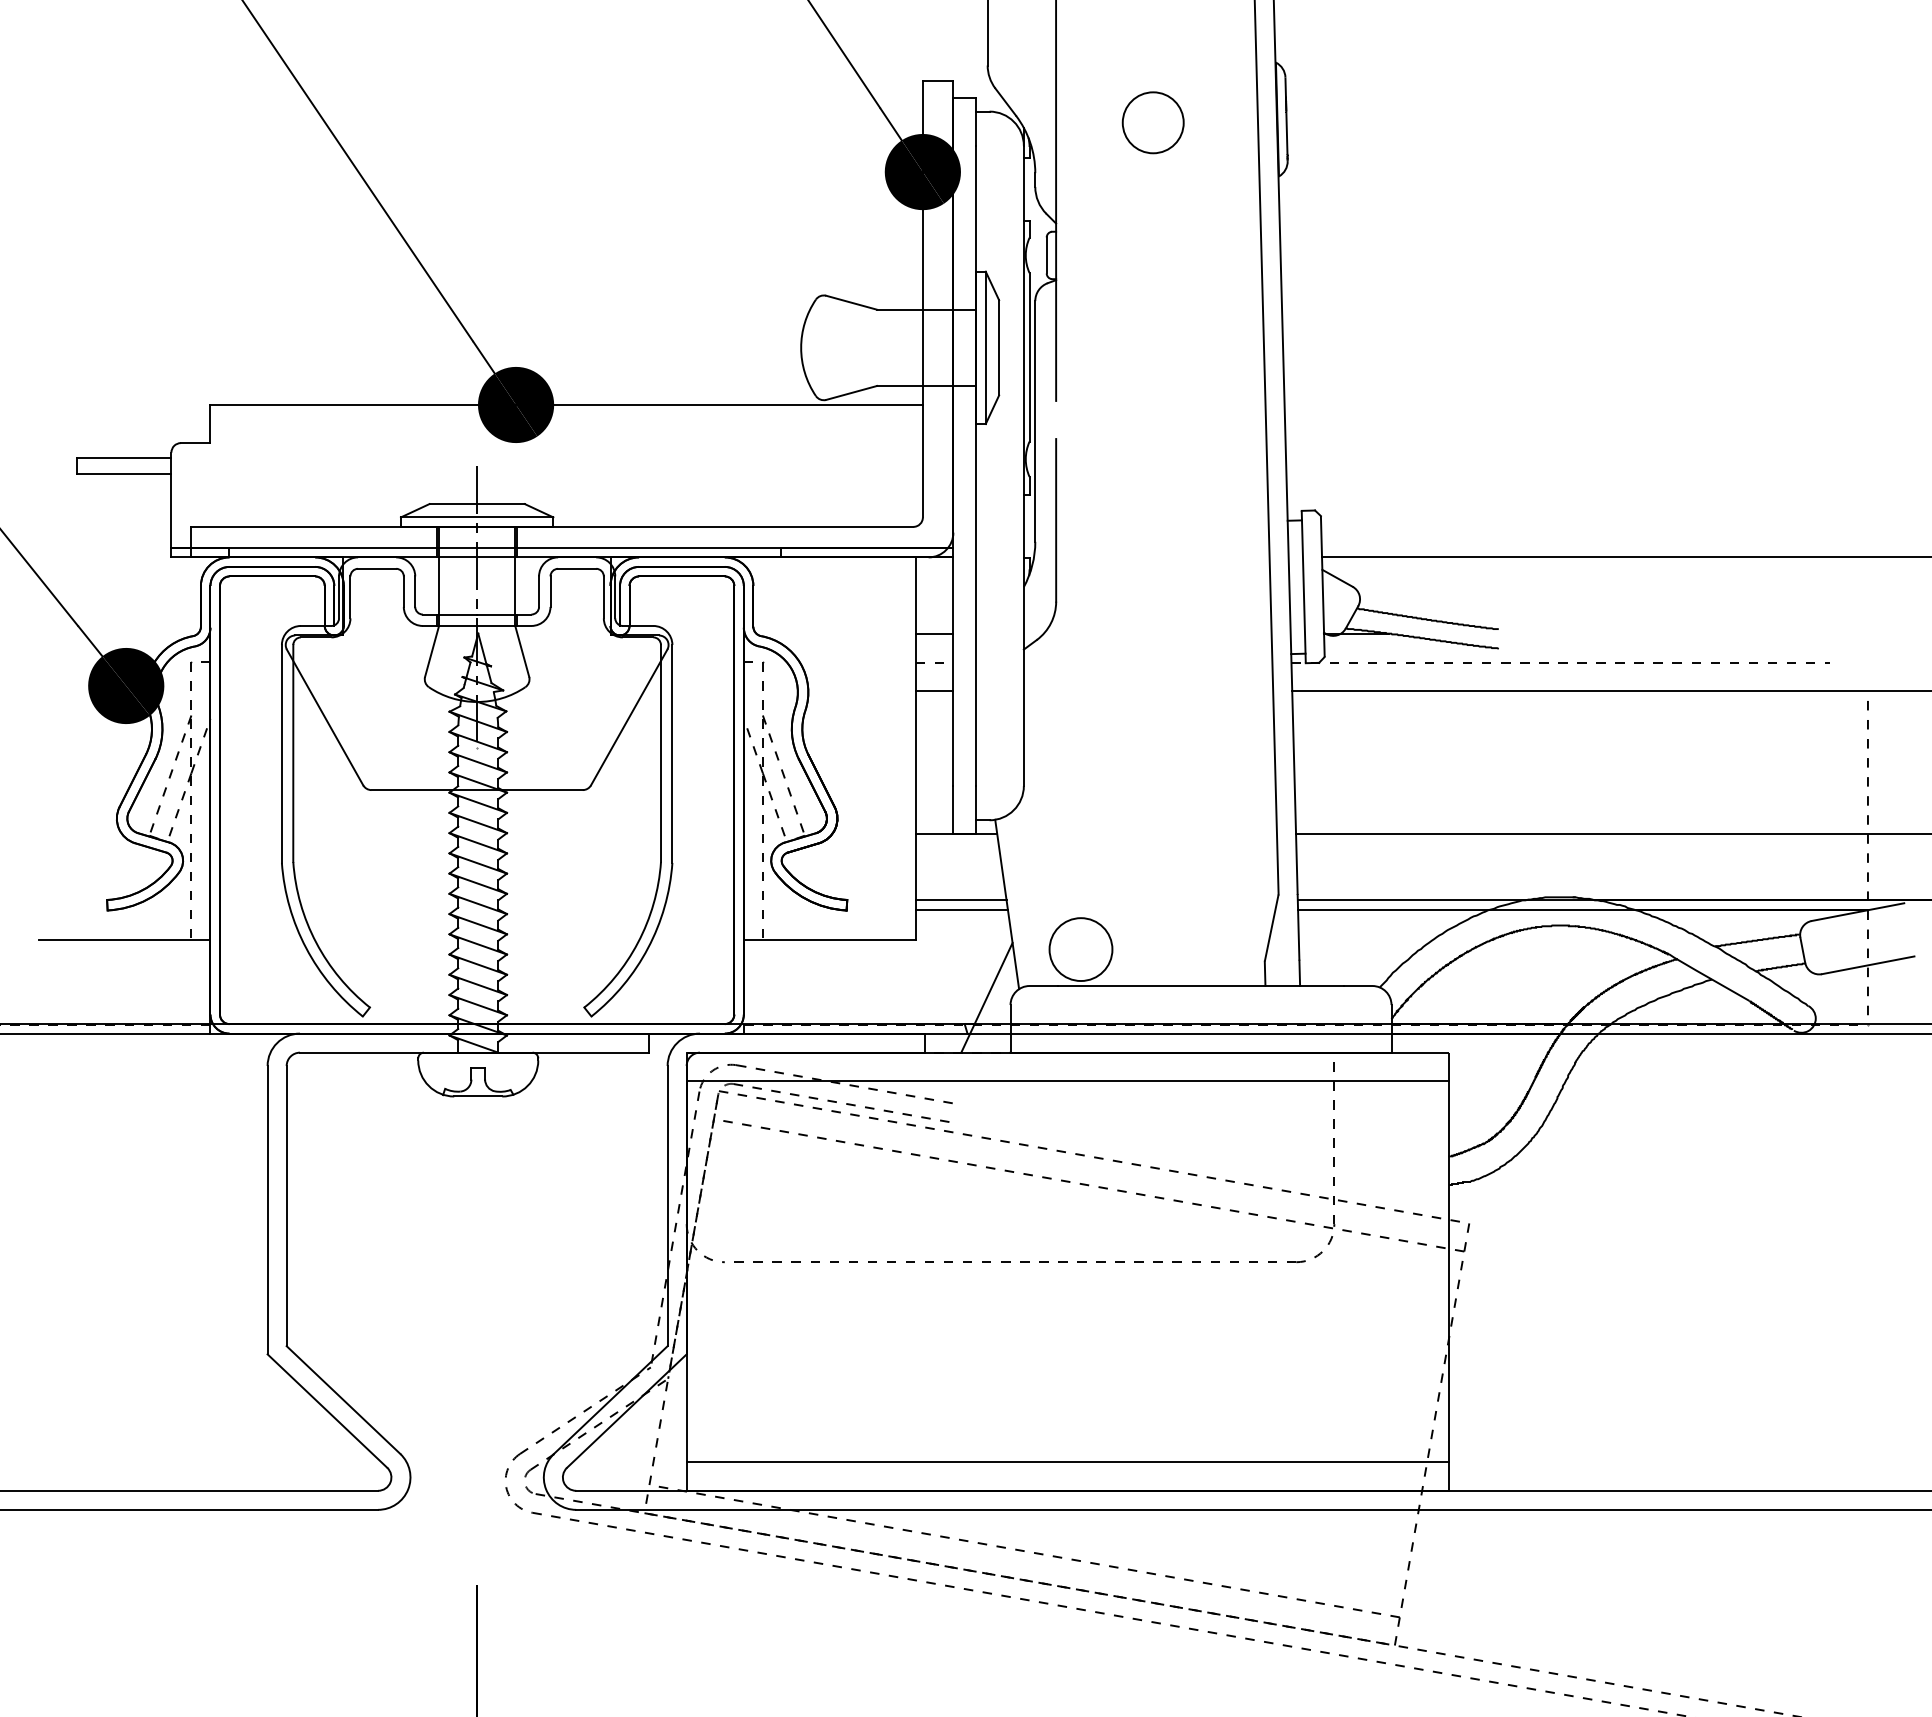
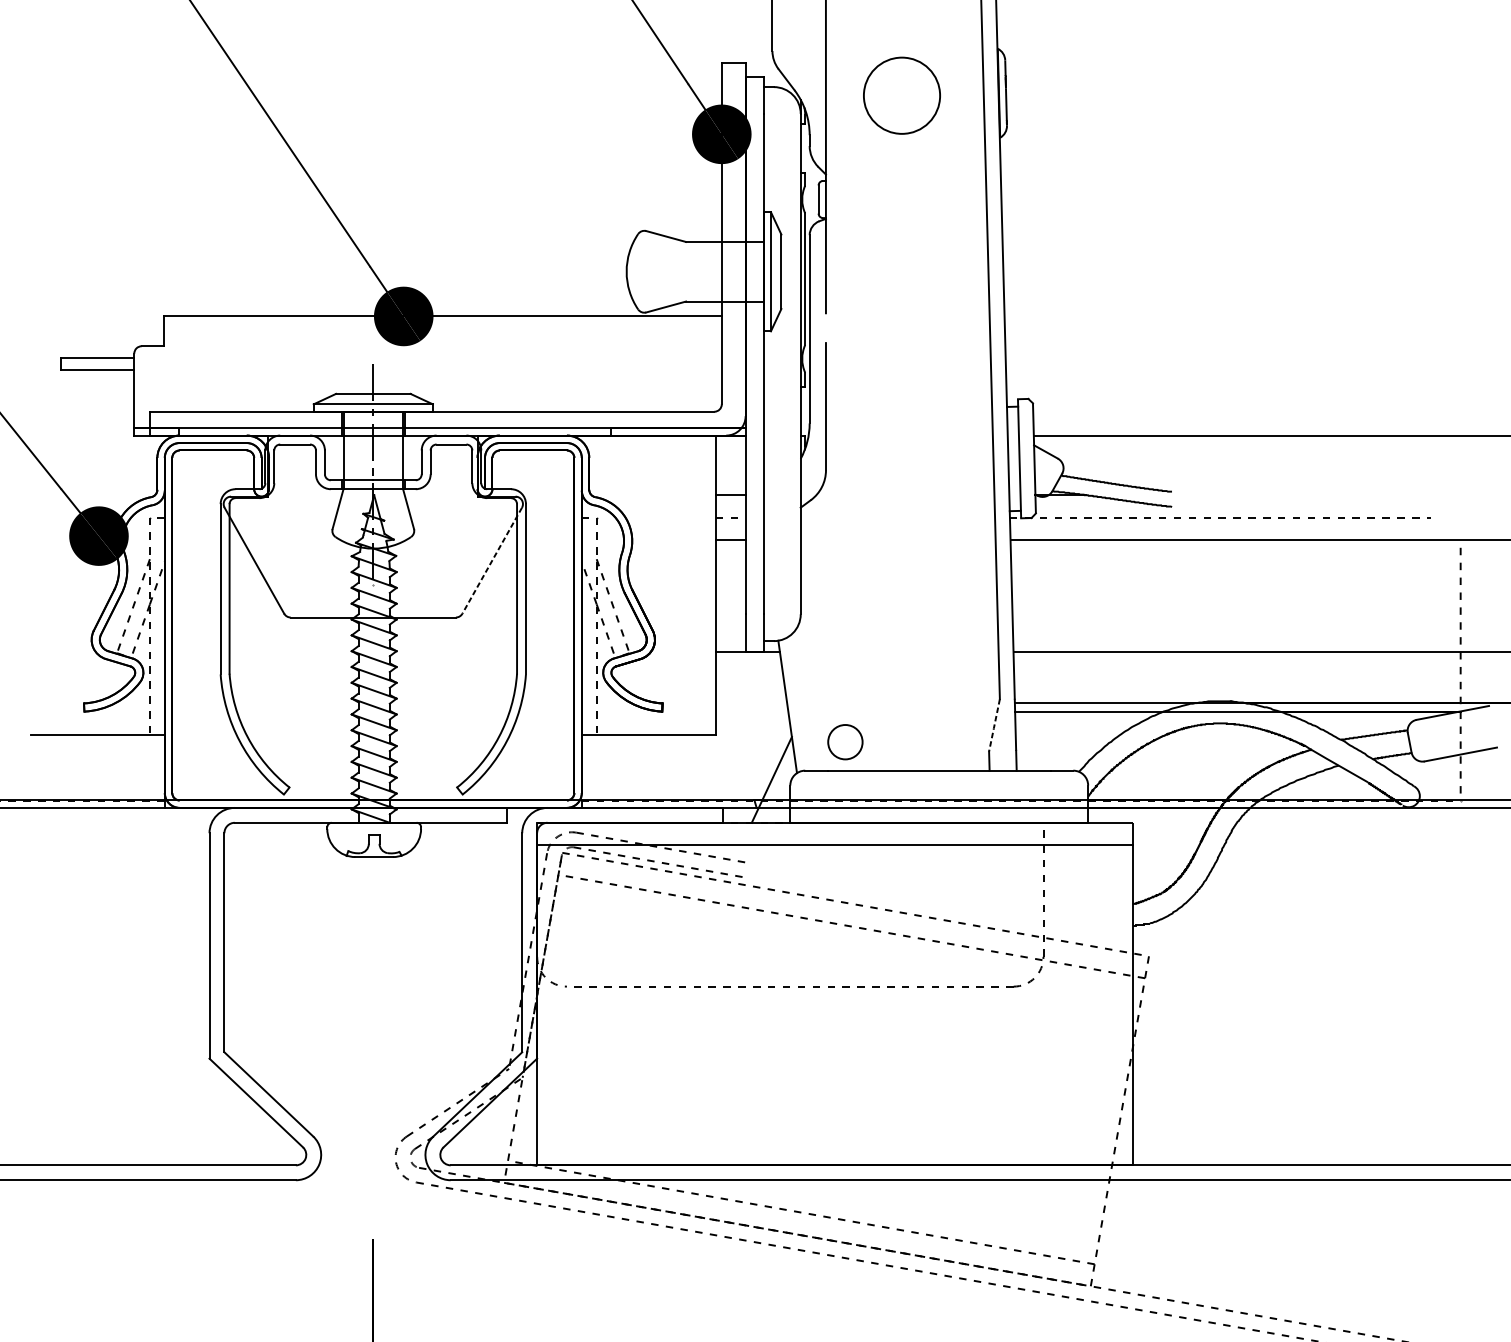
circle: (1152, 122) -> (901, 95), size x1.6
line: (629, 717) -> (492, 560), solid -> dashed
line: (960, 899) -> (751, 703), removed
line: (961, 910) -> (751, 711), removed
line: (1271, 929) -> (994, 726), solid -> dashed
circle: (1080, 949) -> (845, 742), size x0.7
line: (1067, 1462) -> (834, 1143), removed

